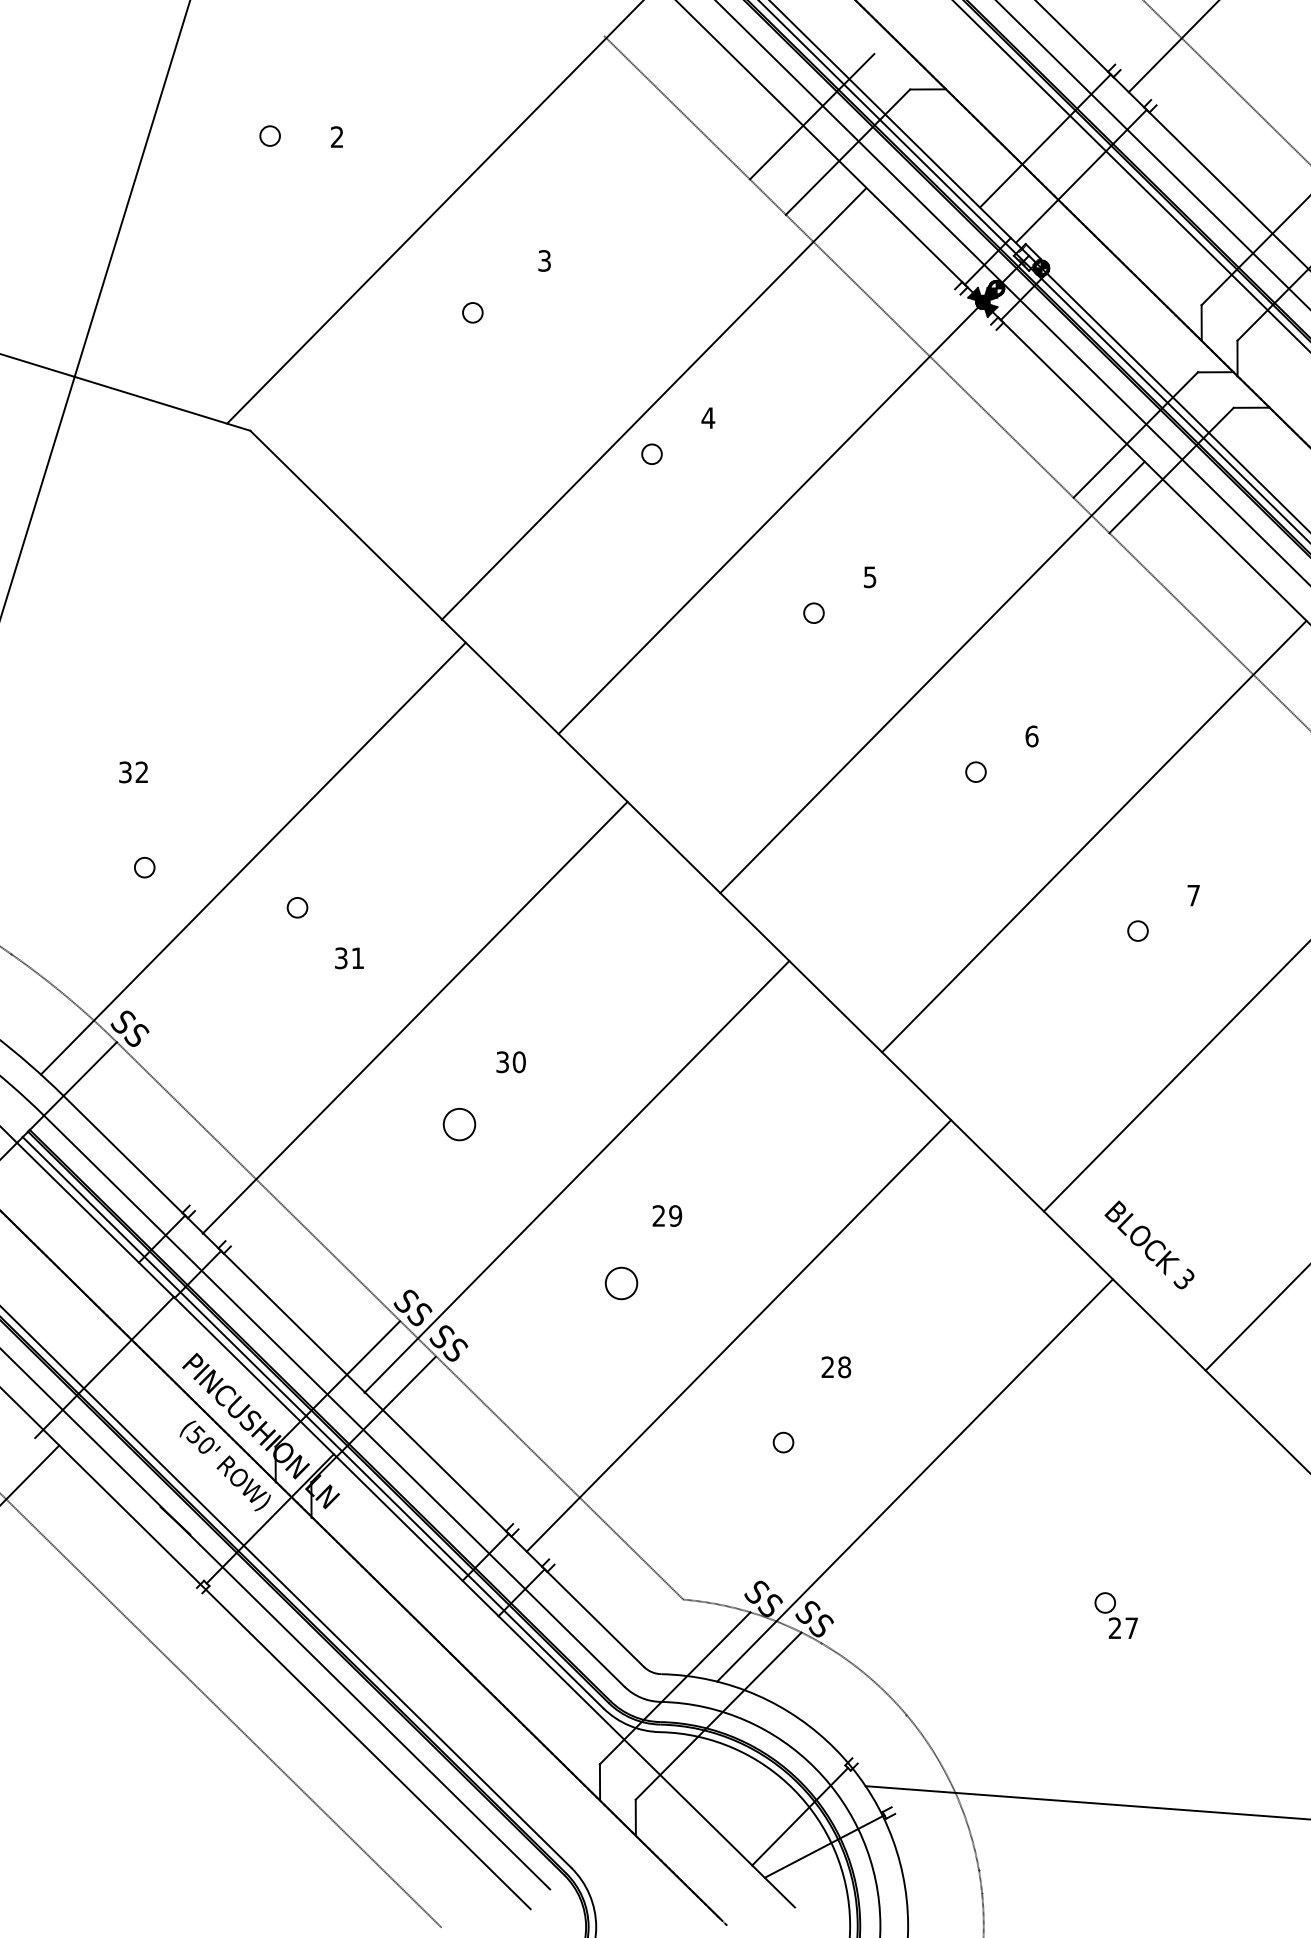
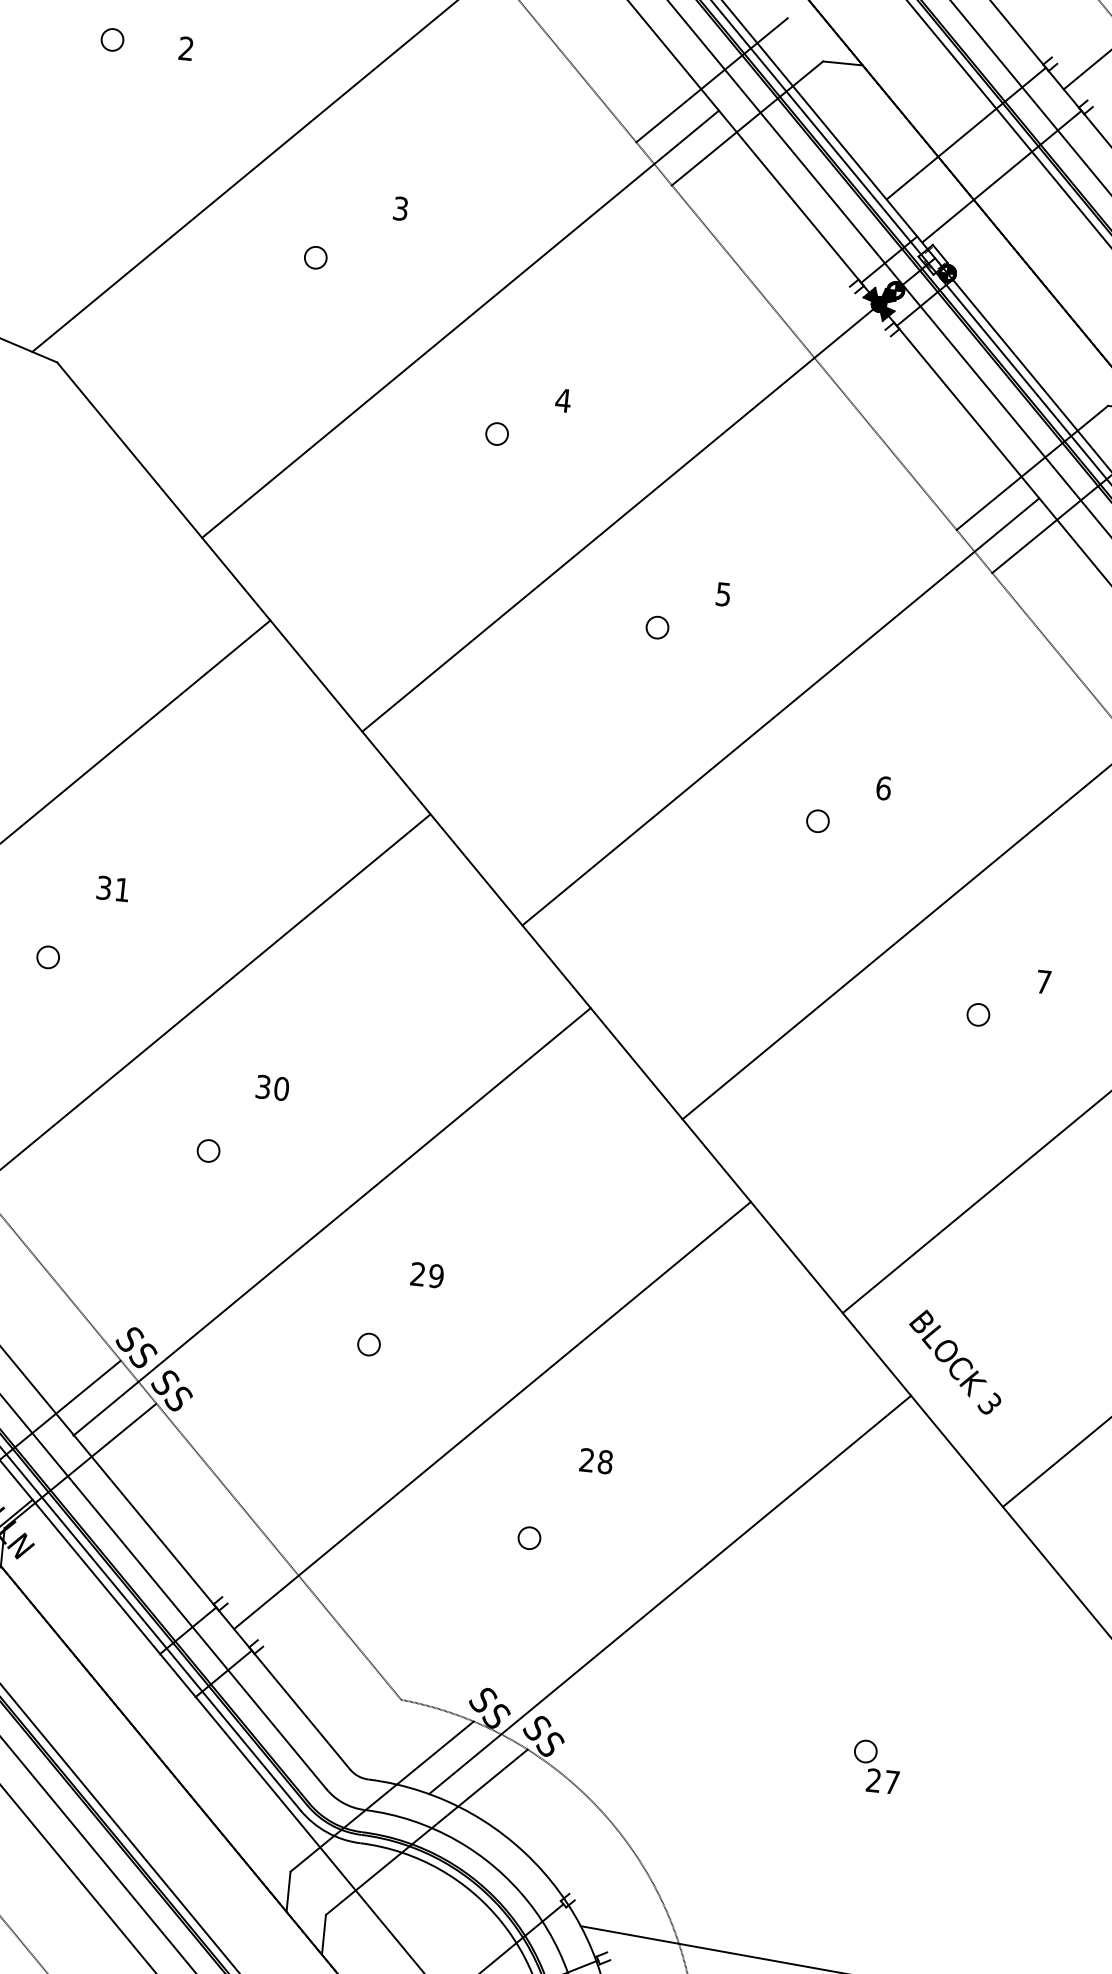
line: (653, 403) -> (460, 323), moved
circle: (297, 907) -> (48, 957), moved
text: (349, 958) -> (113, 889), moved
circle: (459, 1124) -> (208, 1150), size x0.62
circle: (621, 1283) -> (369, 1344), size x0.62

